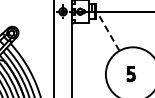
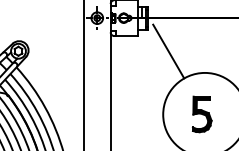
line: (109, 33) -> (168, 51), dashed -> solid
part: (131, 73) -> (202, 113), size x1.67

